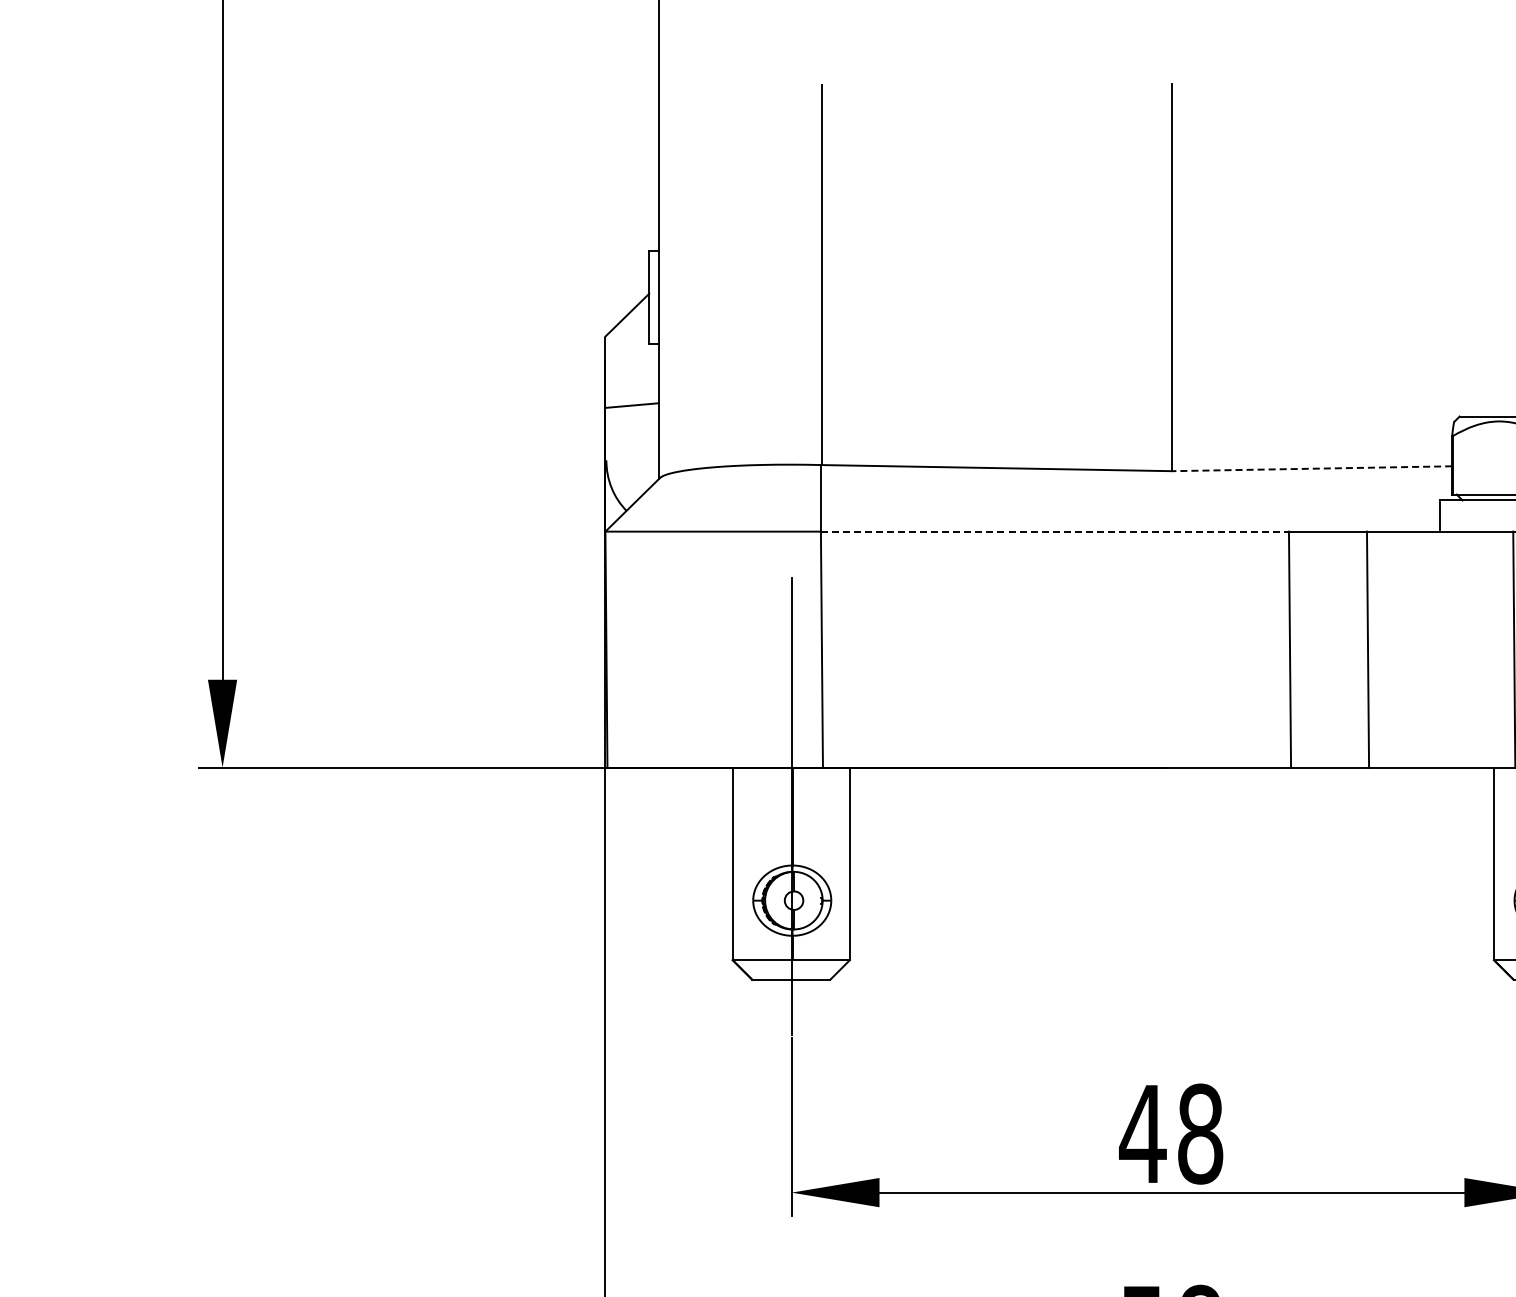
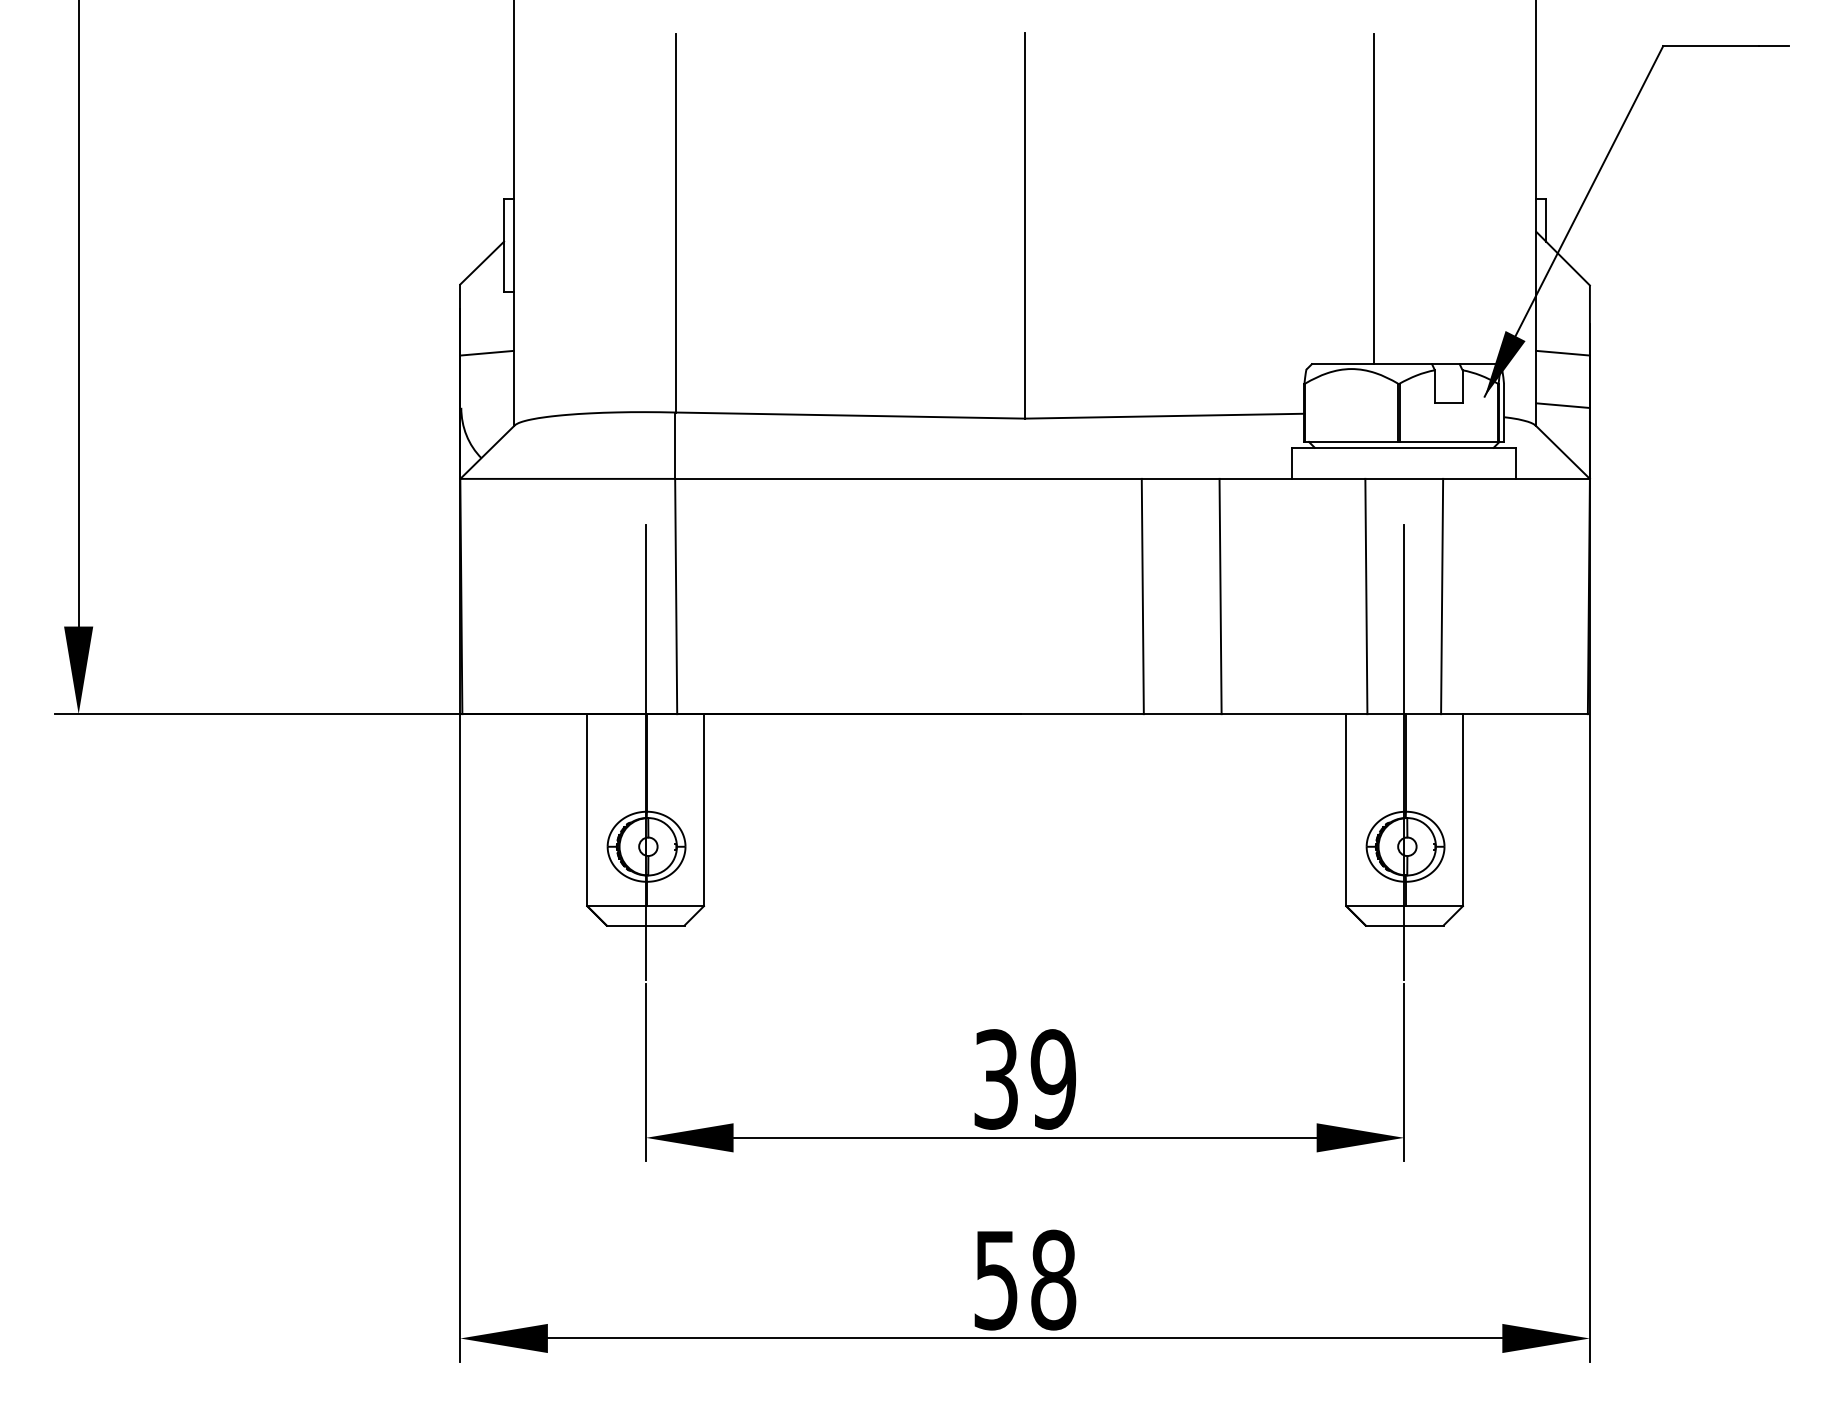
line: (1311, 469) -> (1164, 416), dashed -> solid
line: (1054, 531) -> (908, 478), dashed -> solid
text: (1171, 1134) -> (1024, 1079), 48 -> 39

